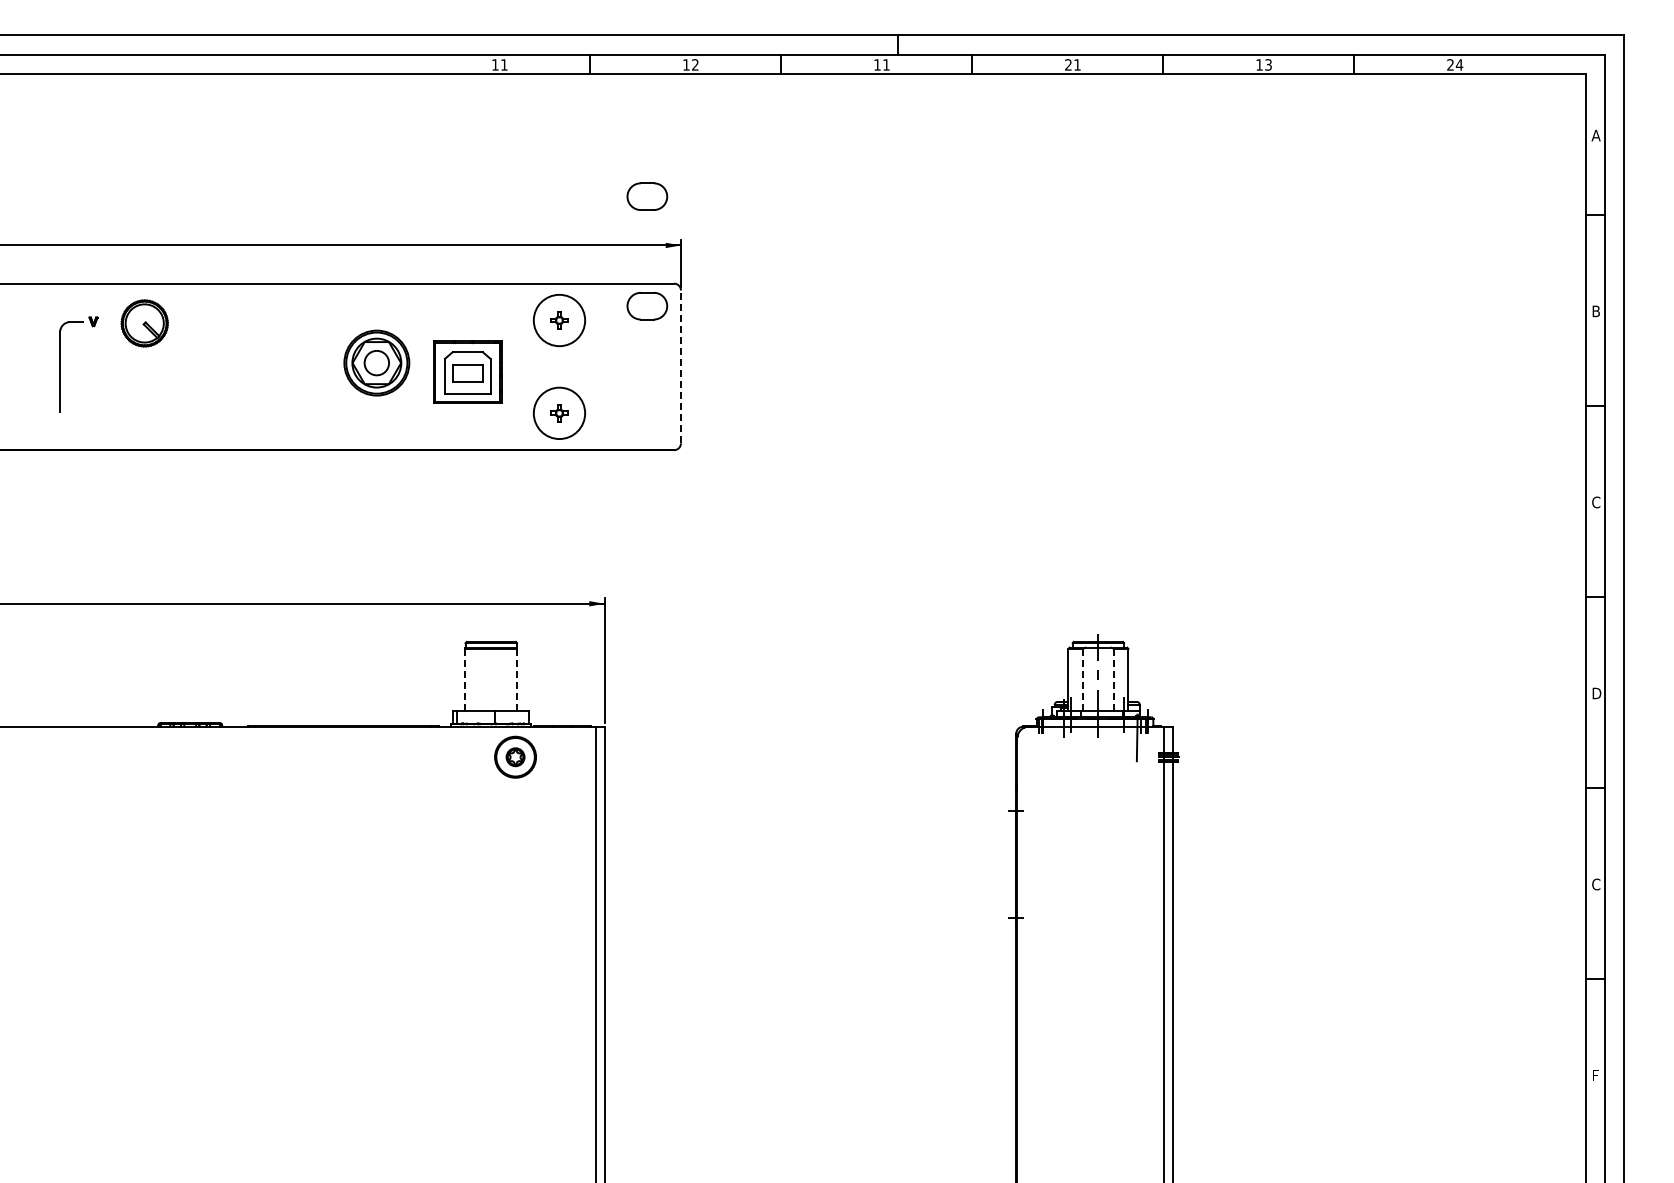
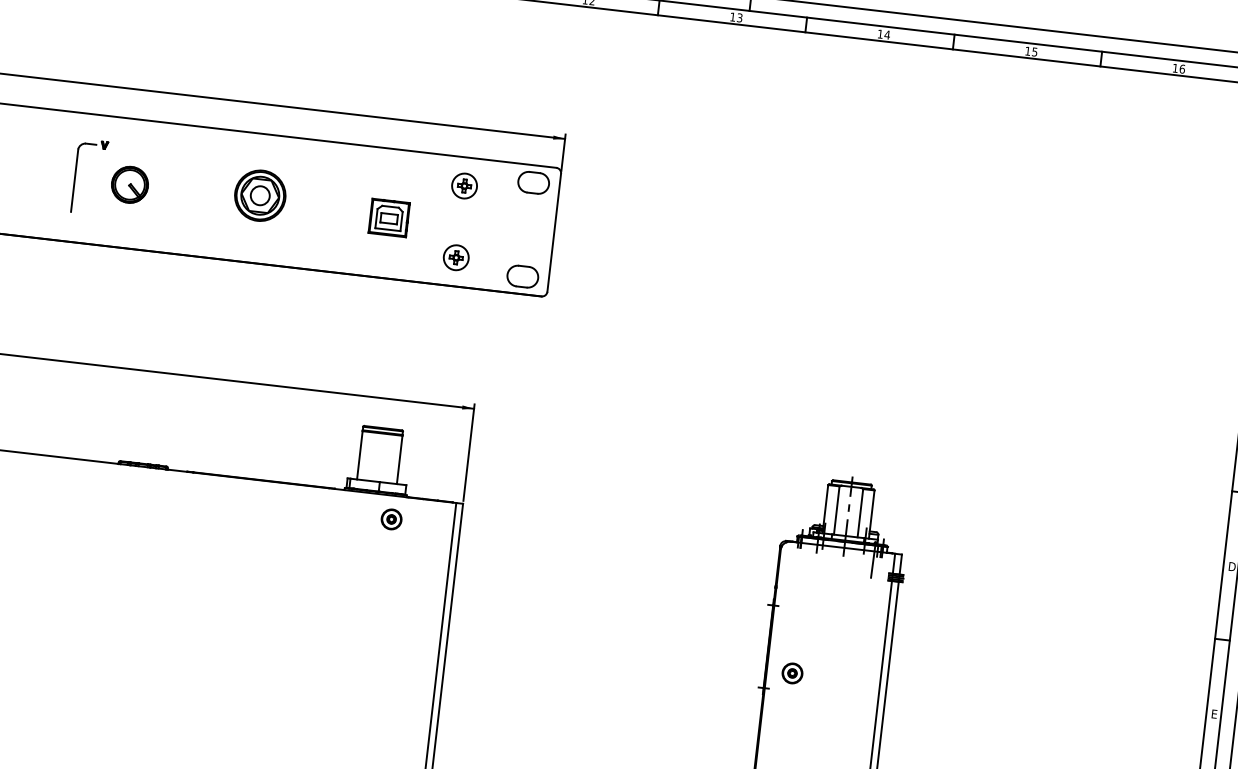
text: (886, 64) -> (739, 17), 11 -> 13
text: (1073, 64) -> (884, 34), 21 -> 14
text: (1268, 64) -> (1034, 51), 13 -> 15
text: (1455, 64) -> (1179, 68), 24 -> 16
part: (647, 196) -> (522, 276), moved
circle: (559, 320) -> (464, 186), size x0.62
part: (144, 323) -> (129, 184), moved
part: (376, 362) -> (260, 195), moved
line: (680, 366) -> (553, 232), dashed -> solid
part: (468, 372) -> (389, 218), size x0.71
circle: (559, 413) -> (456, 257), size x0.62
line: (465, 679) -> (359, 454), dashed -> solid
line: (517, 679) -> (400, 459), dashed -> solid
line: (1083, 679) -> (837, 510), dashed -> solid
line: (1113, 679) -> (860, 512), dashed -> solid
part: (515, 757) -> (391, 519), size x0.62
text: (1596, 884) -> (1214, 714), C -> E
part: (1050, 894) -> (792, 673), added

